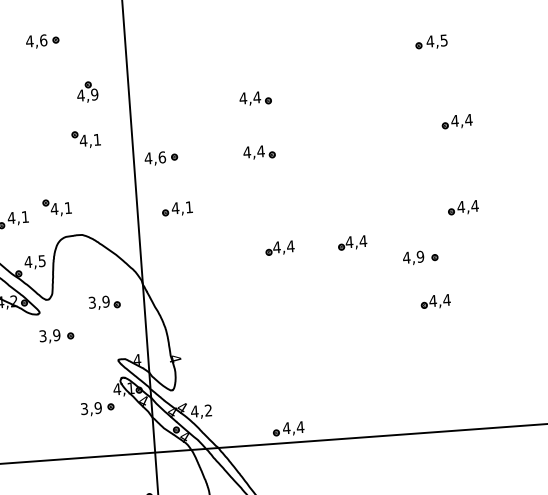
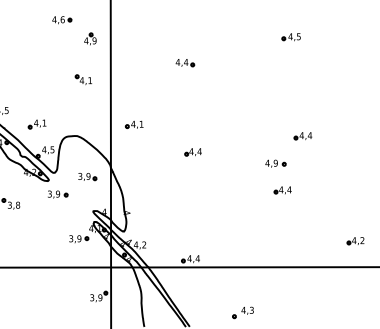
part: (87, 91) -> (90, 38), moved
part: (456, 122) -> (302, 85), removed
part: (259, 153) -> (185, 95), removed
part: (161, 158) -> (127, 94), removed
part: (56, 206) -> (63, 118), removed
part: (351, 243) -> (235, 152), removed

